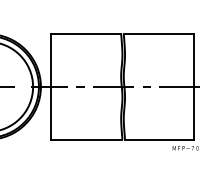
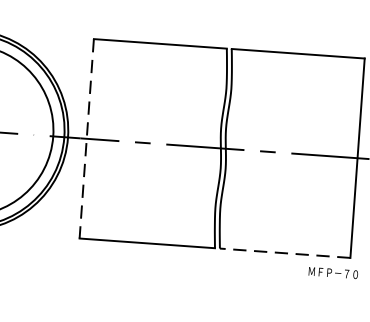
line: (50, 86) -> (86, 137), solid -> dashed
line: (159, 139) -> (285, 252), solid -> dashed

